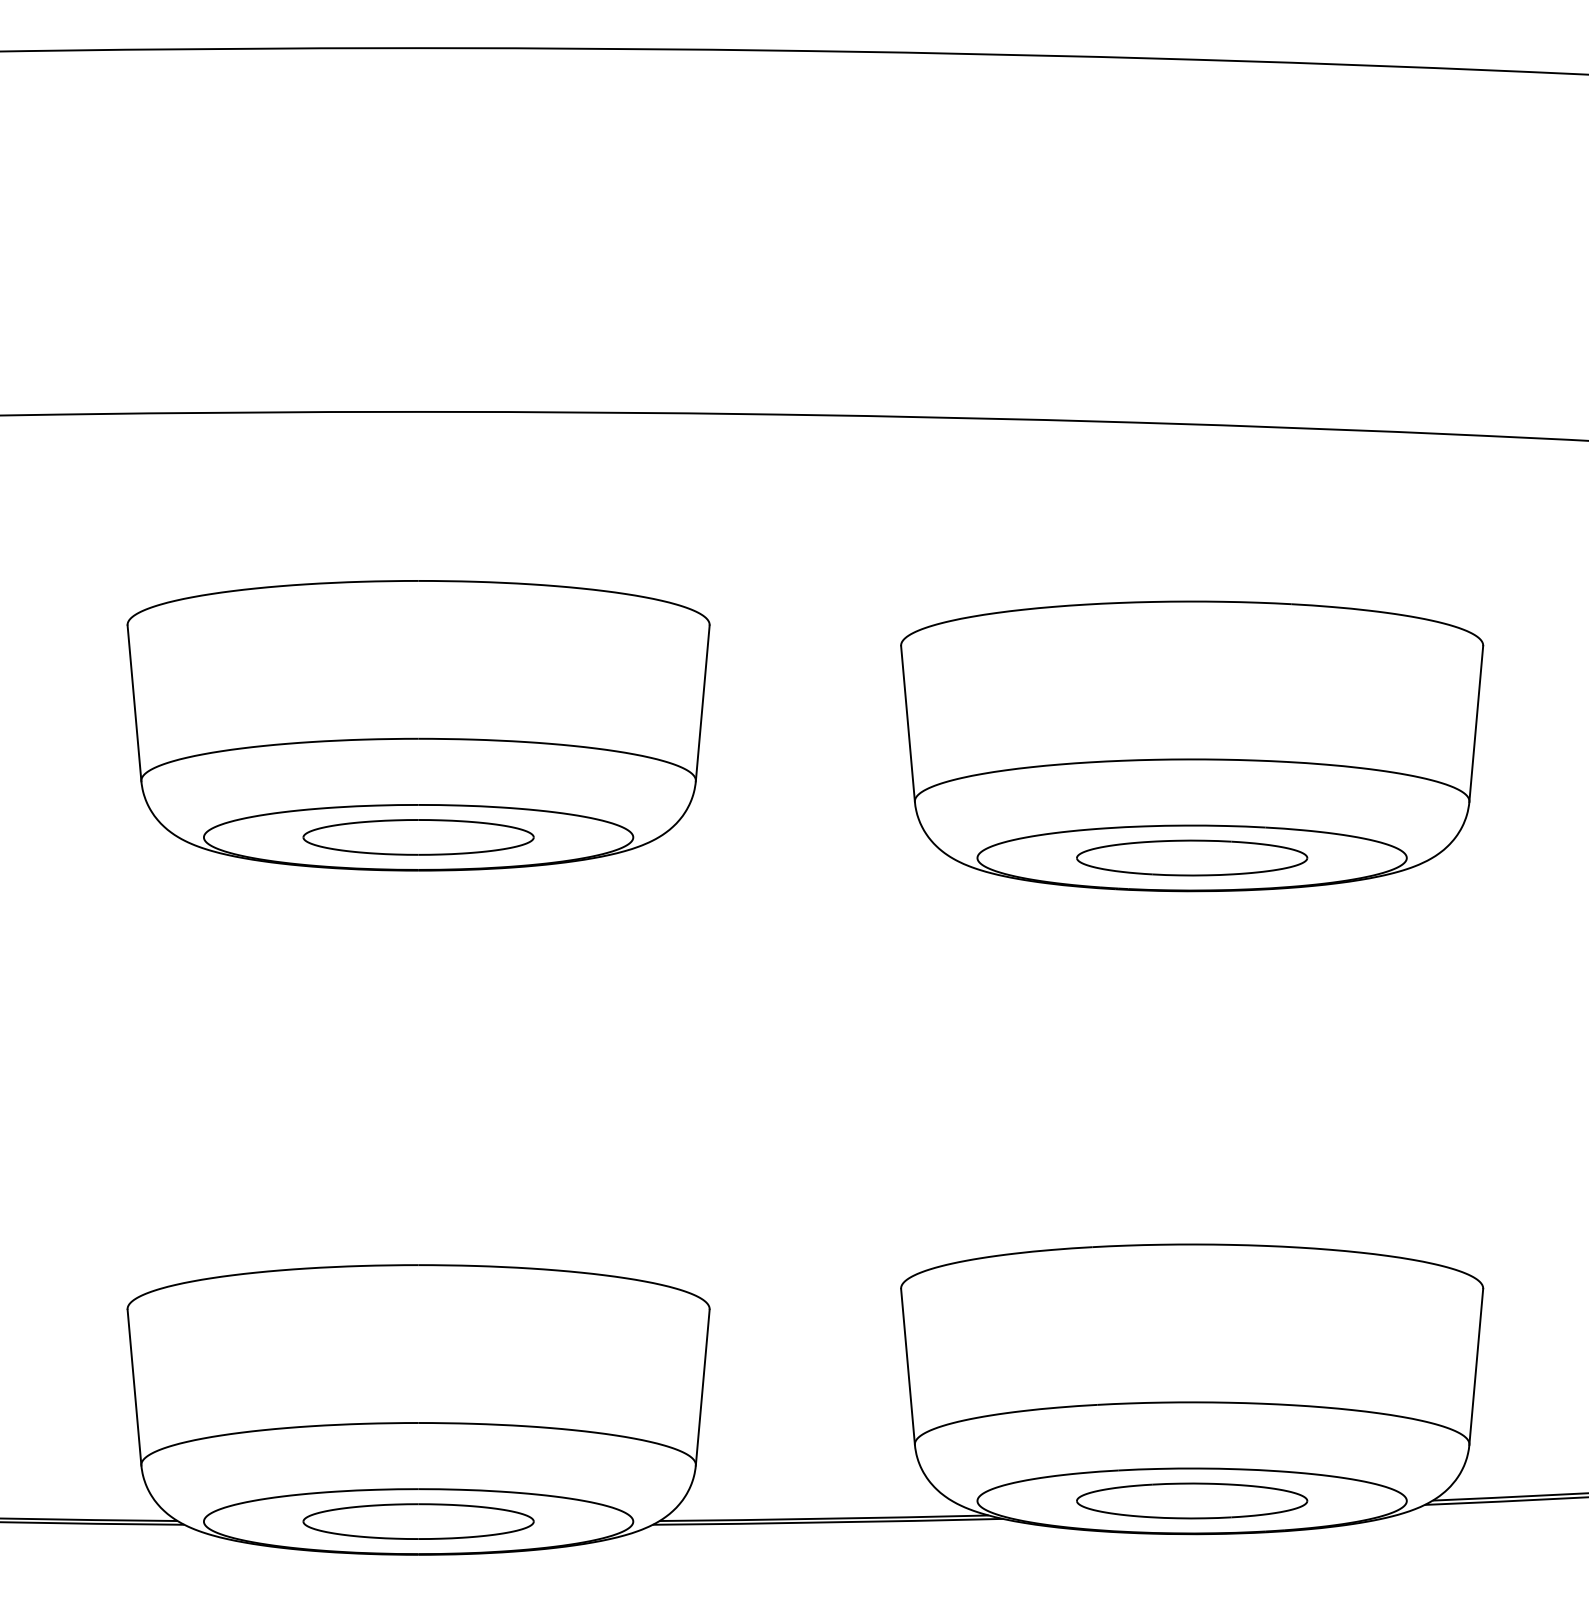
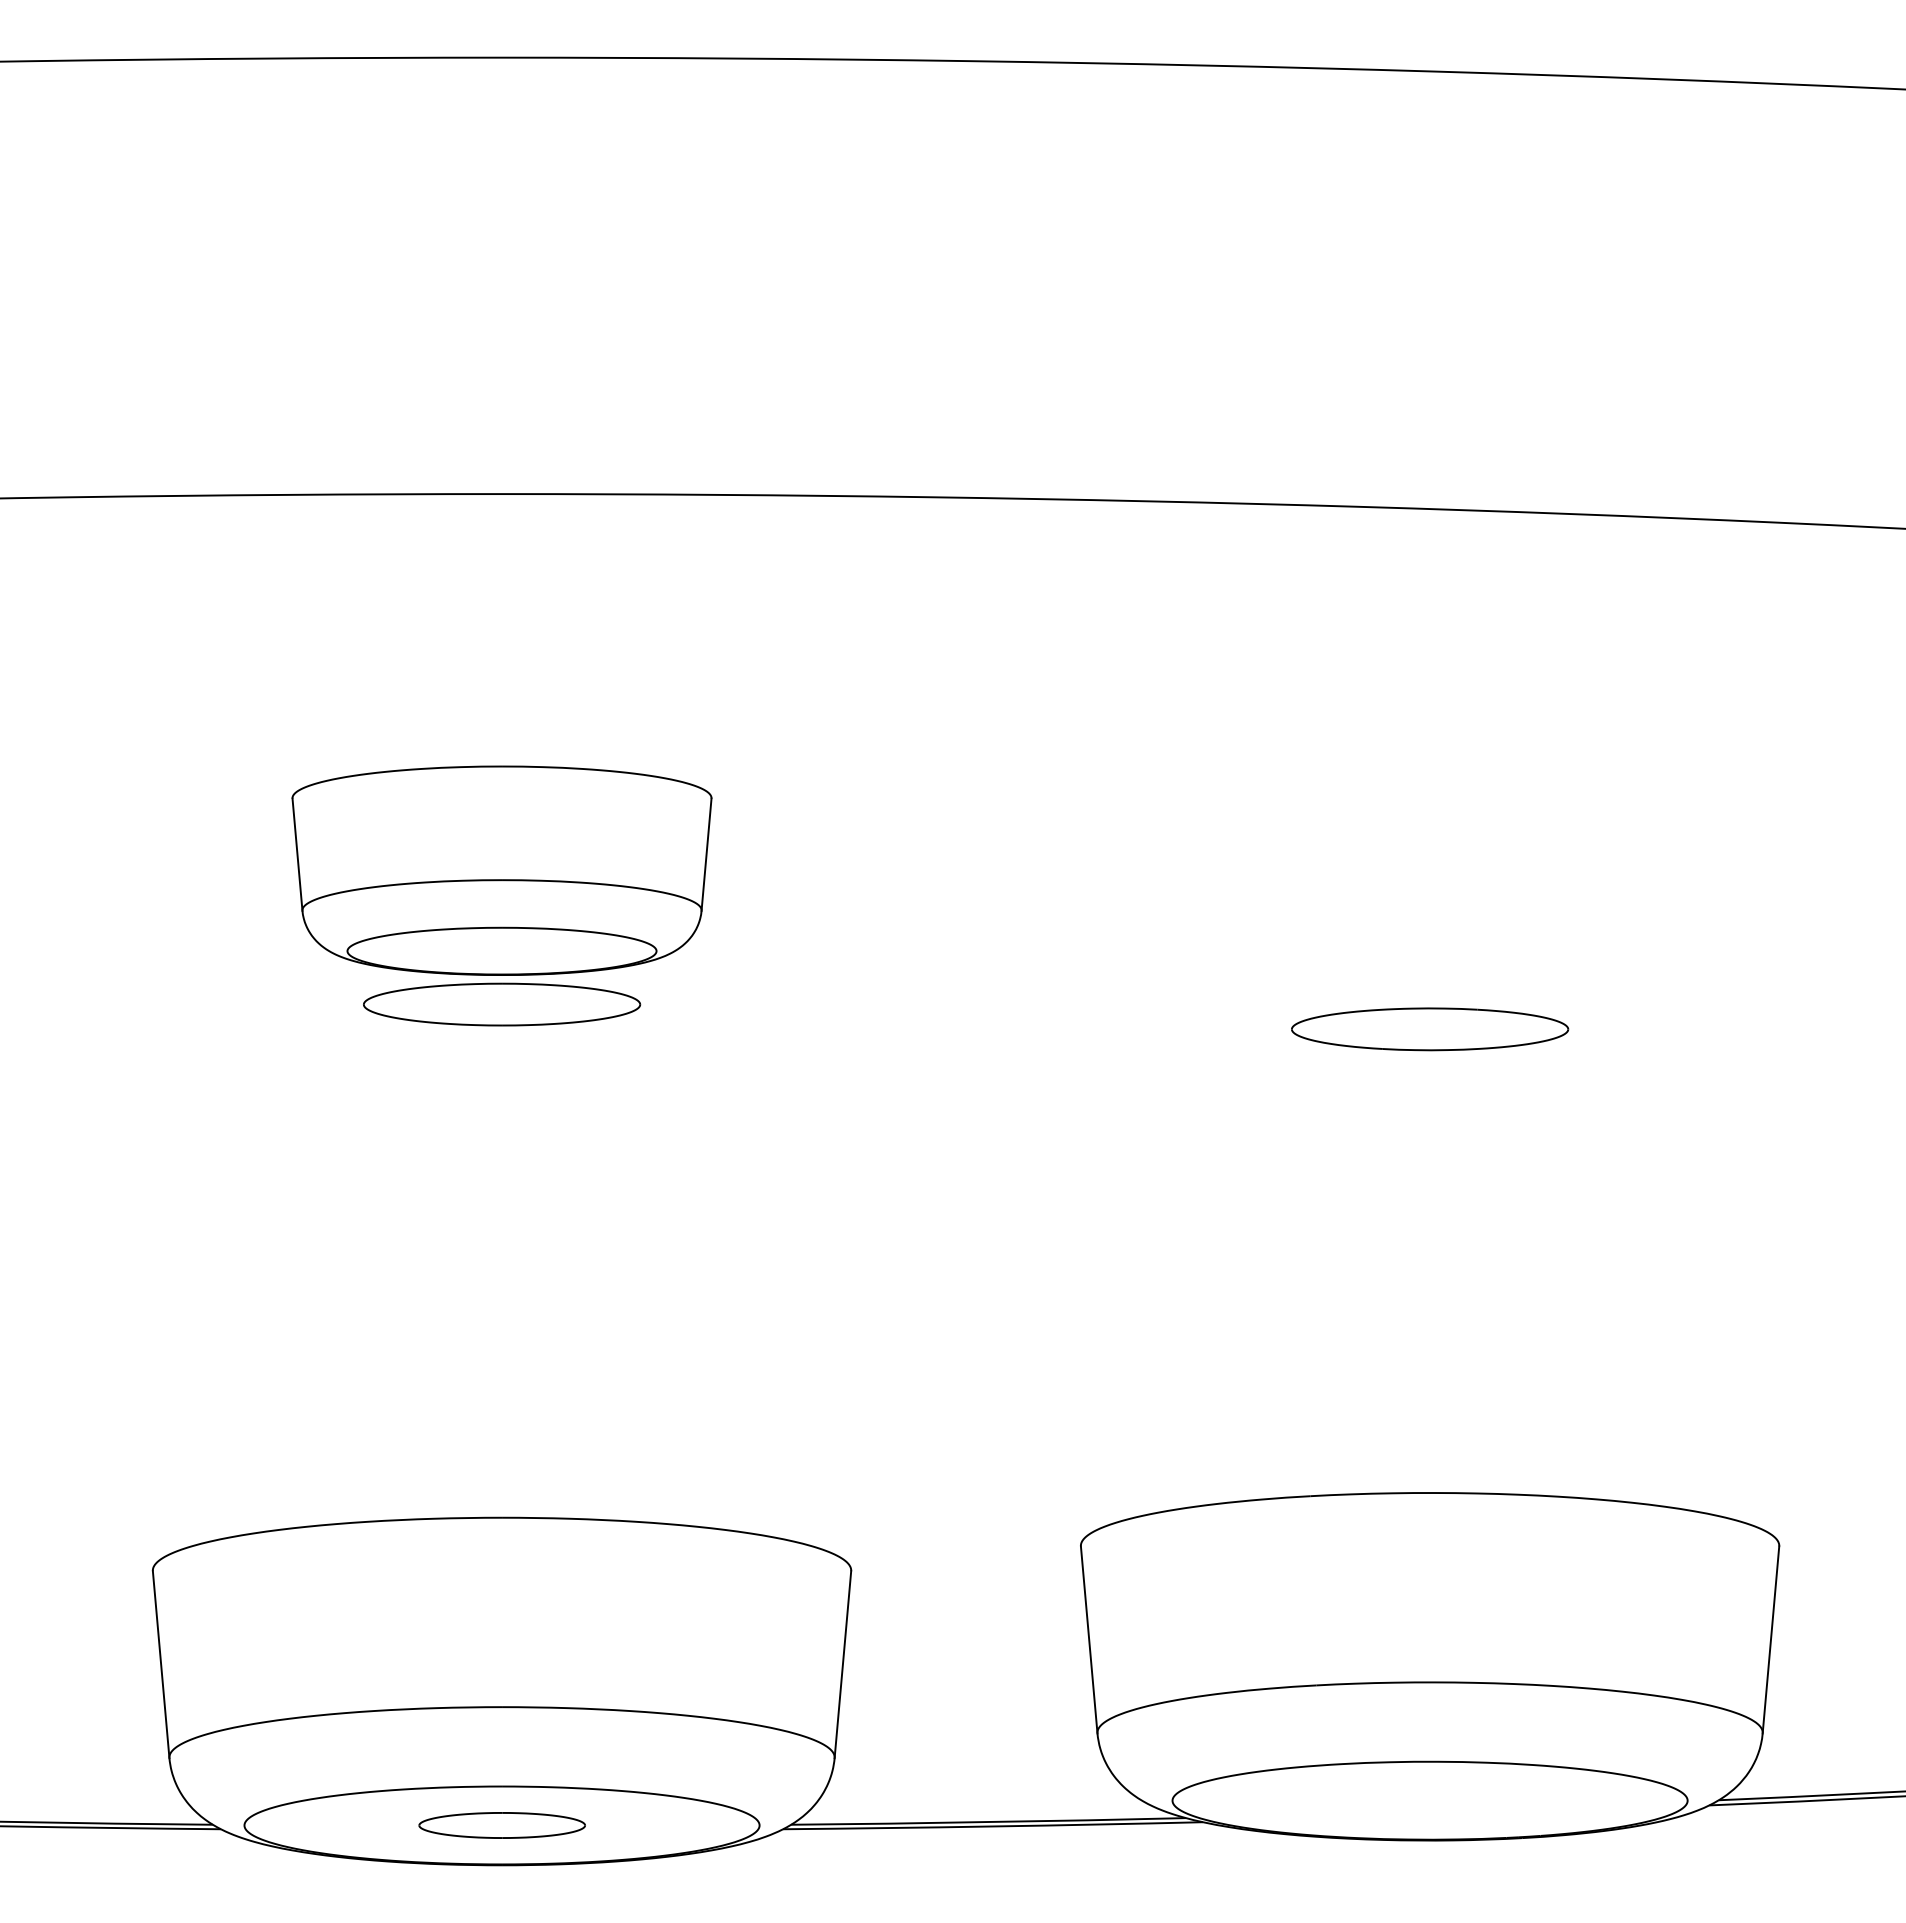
part: (418, 725) -> (501, 870), size x0.6
part: (1192, 746) -> (1430, 895), removed
part: (1192, 1500) -> (1430, 1800), removed
part: (419, 1521) -> (502, 1825), size x0.6

